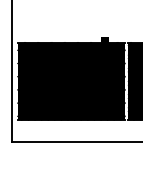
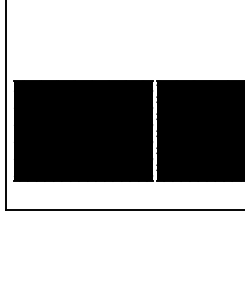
fill: (104, 40) -> (126, 78), removed

